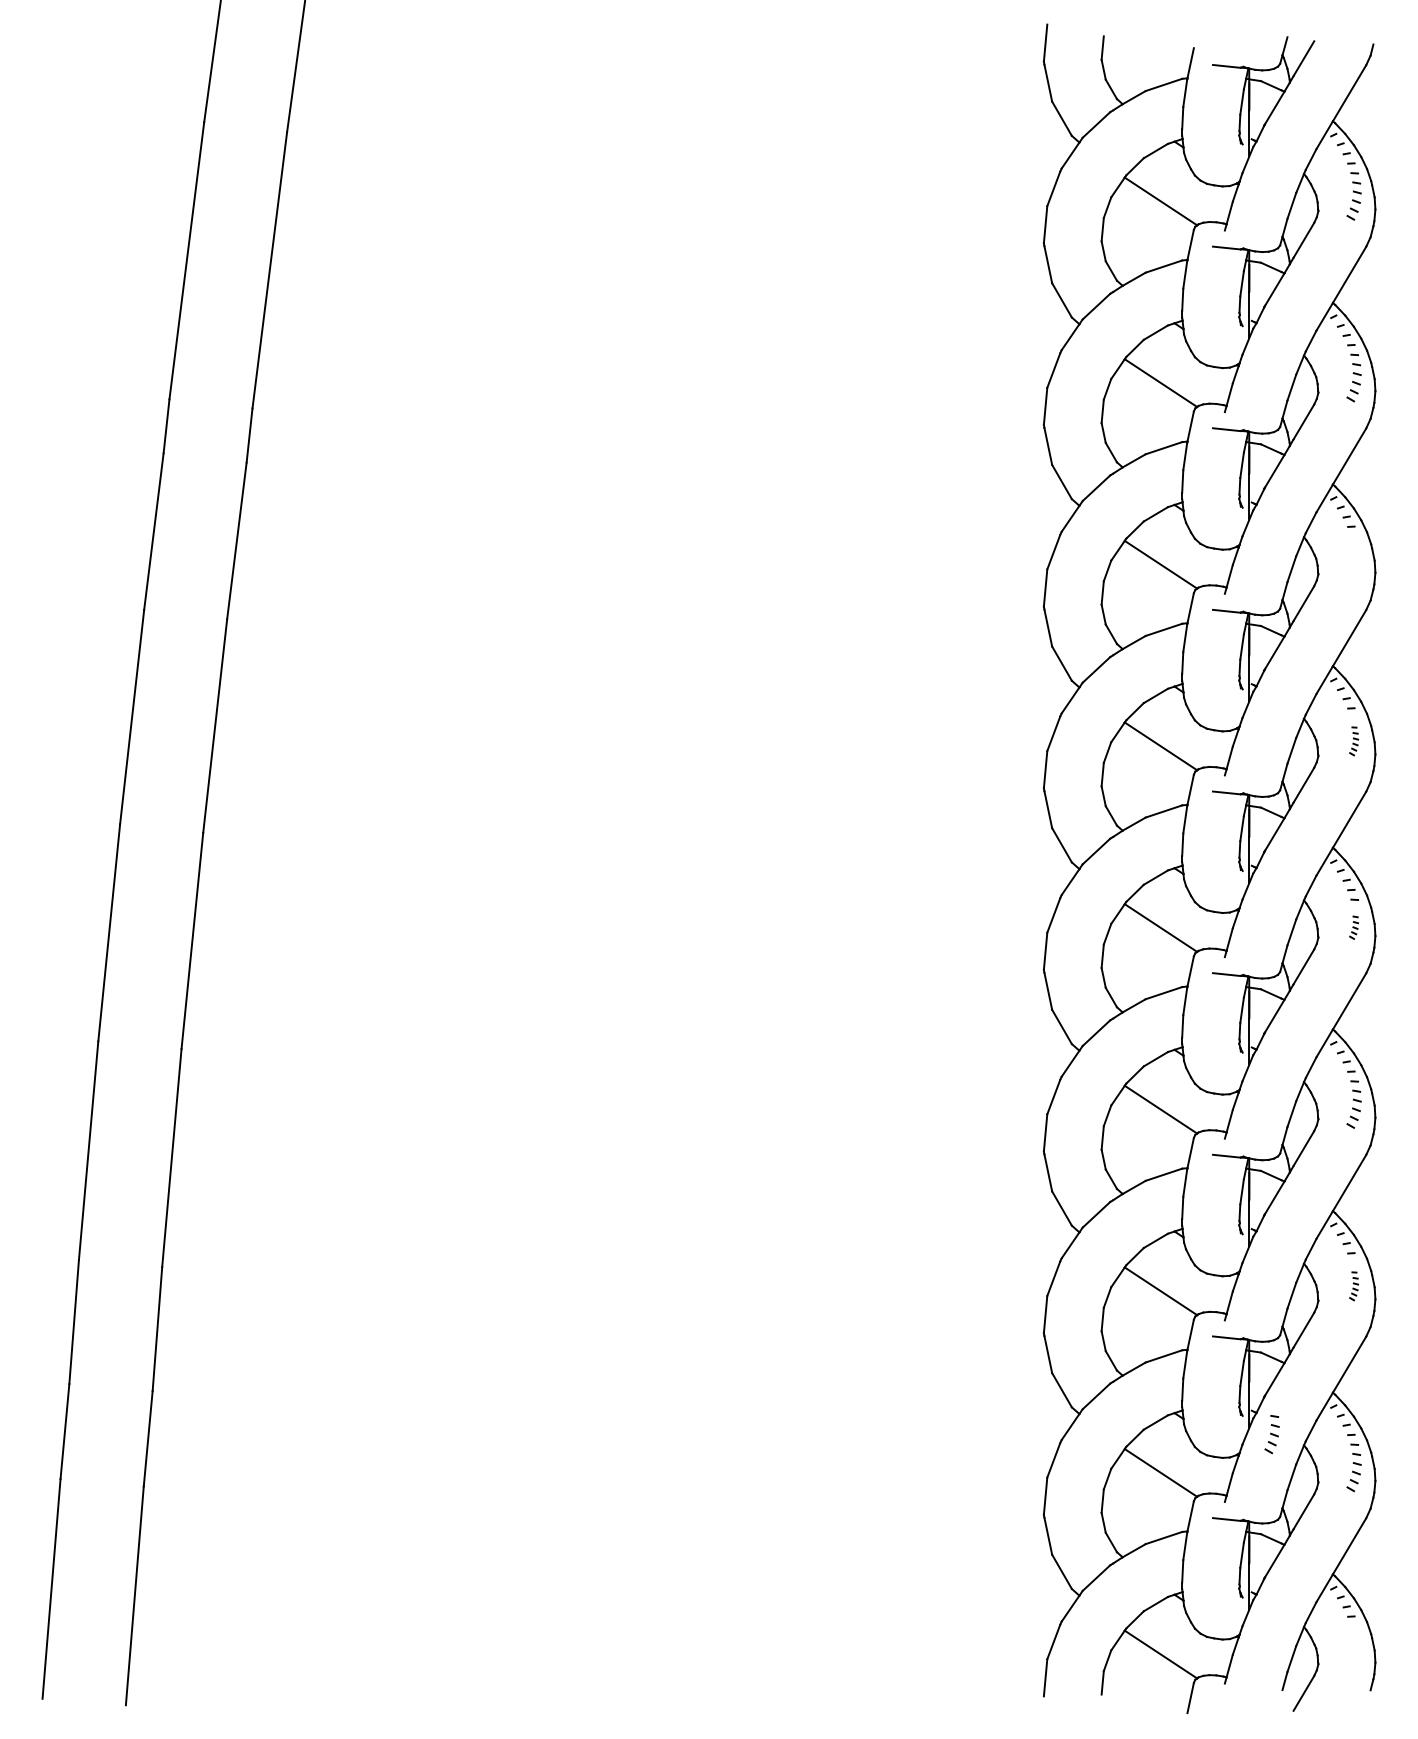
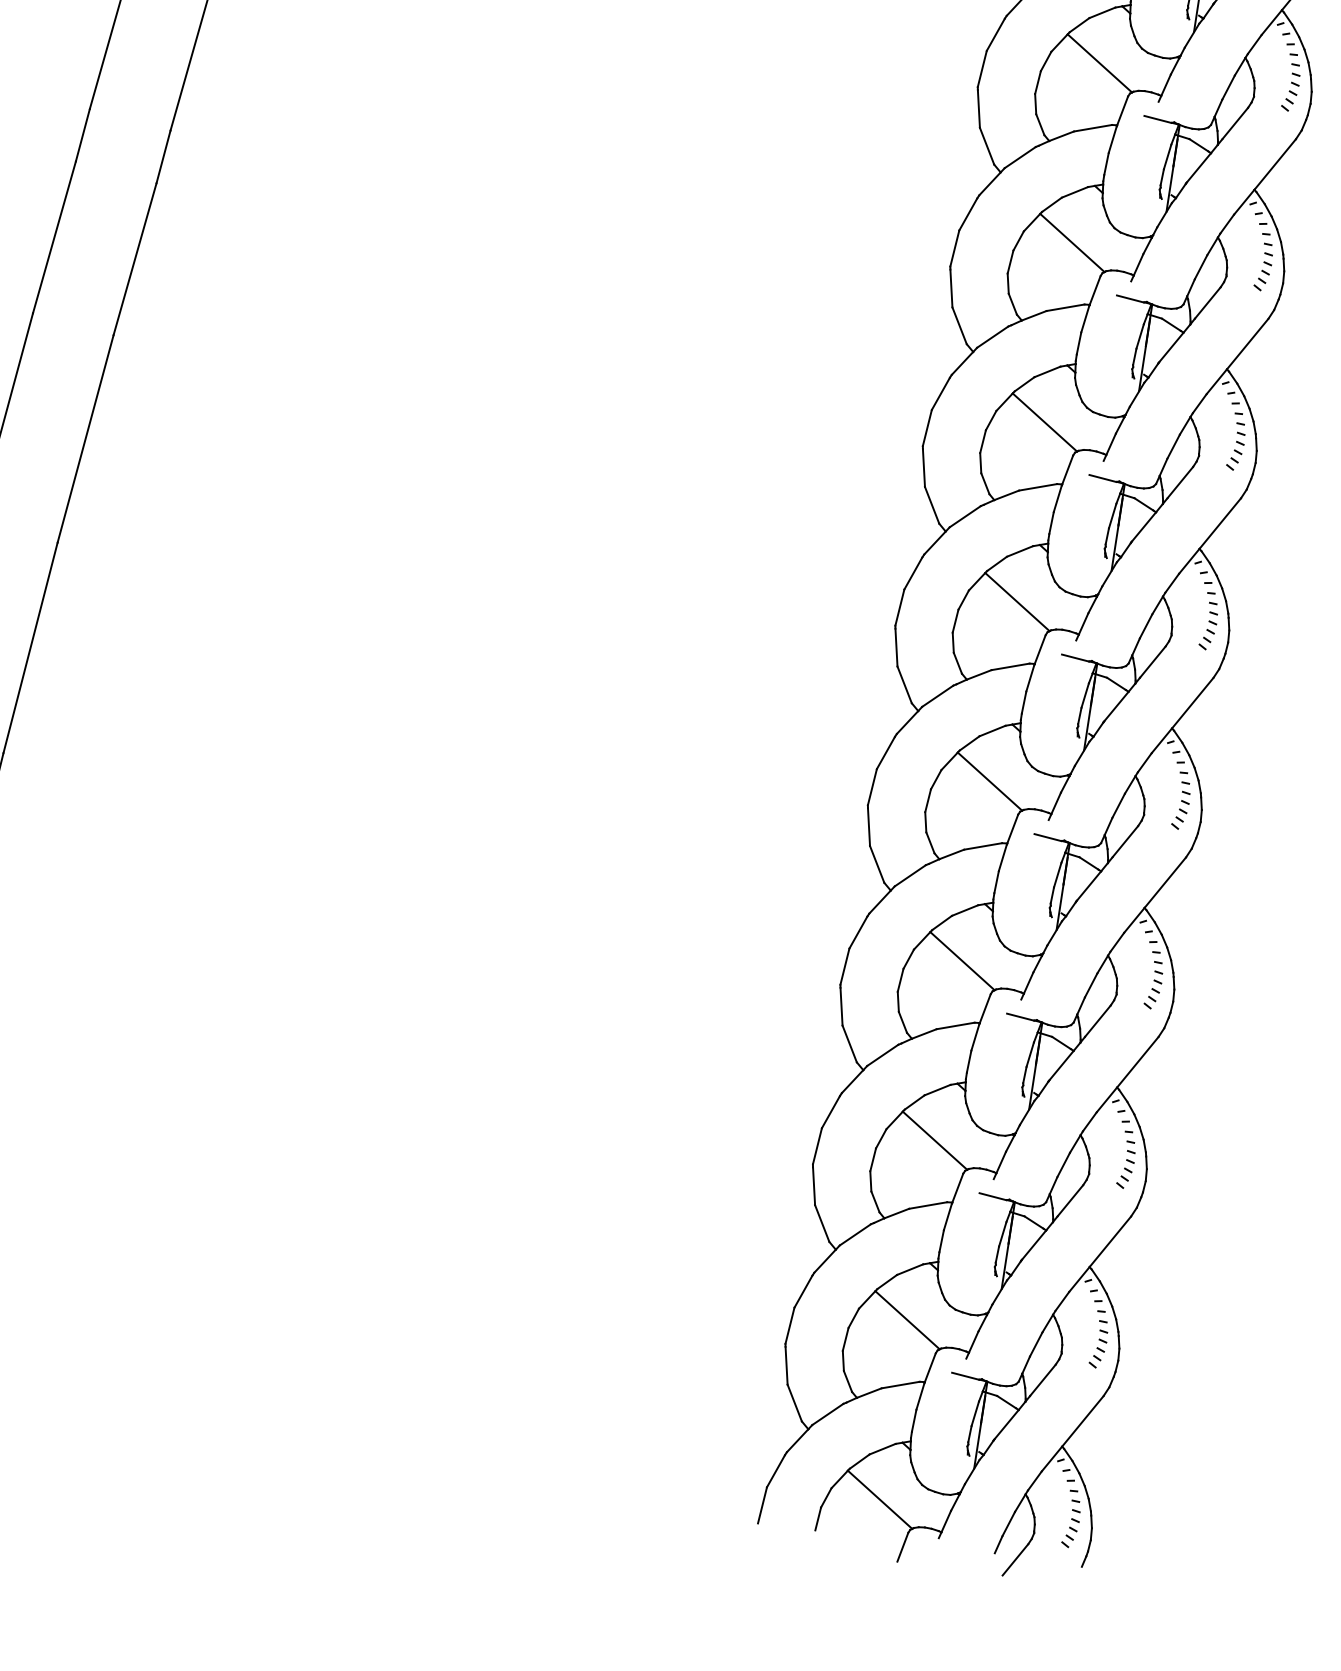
part: (1353, 559) -> (1236, 446), added
part: (1353, 741) -> (1208, 626), size x1.67
part: (1353, 927) -> (1180, 810), size x1.67
part: (1353, 1286) -> (1126, 1165), size x1.67
part: (1271, 1434) -> (1022, 1298), removed
part: (1353, 1649) -> (1071, 1523), added

